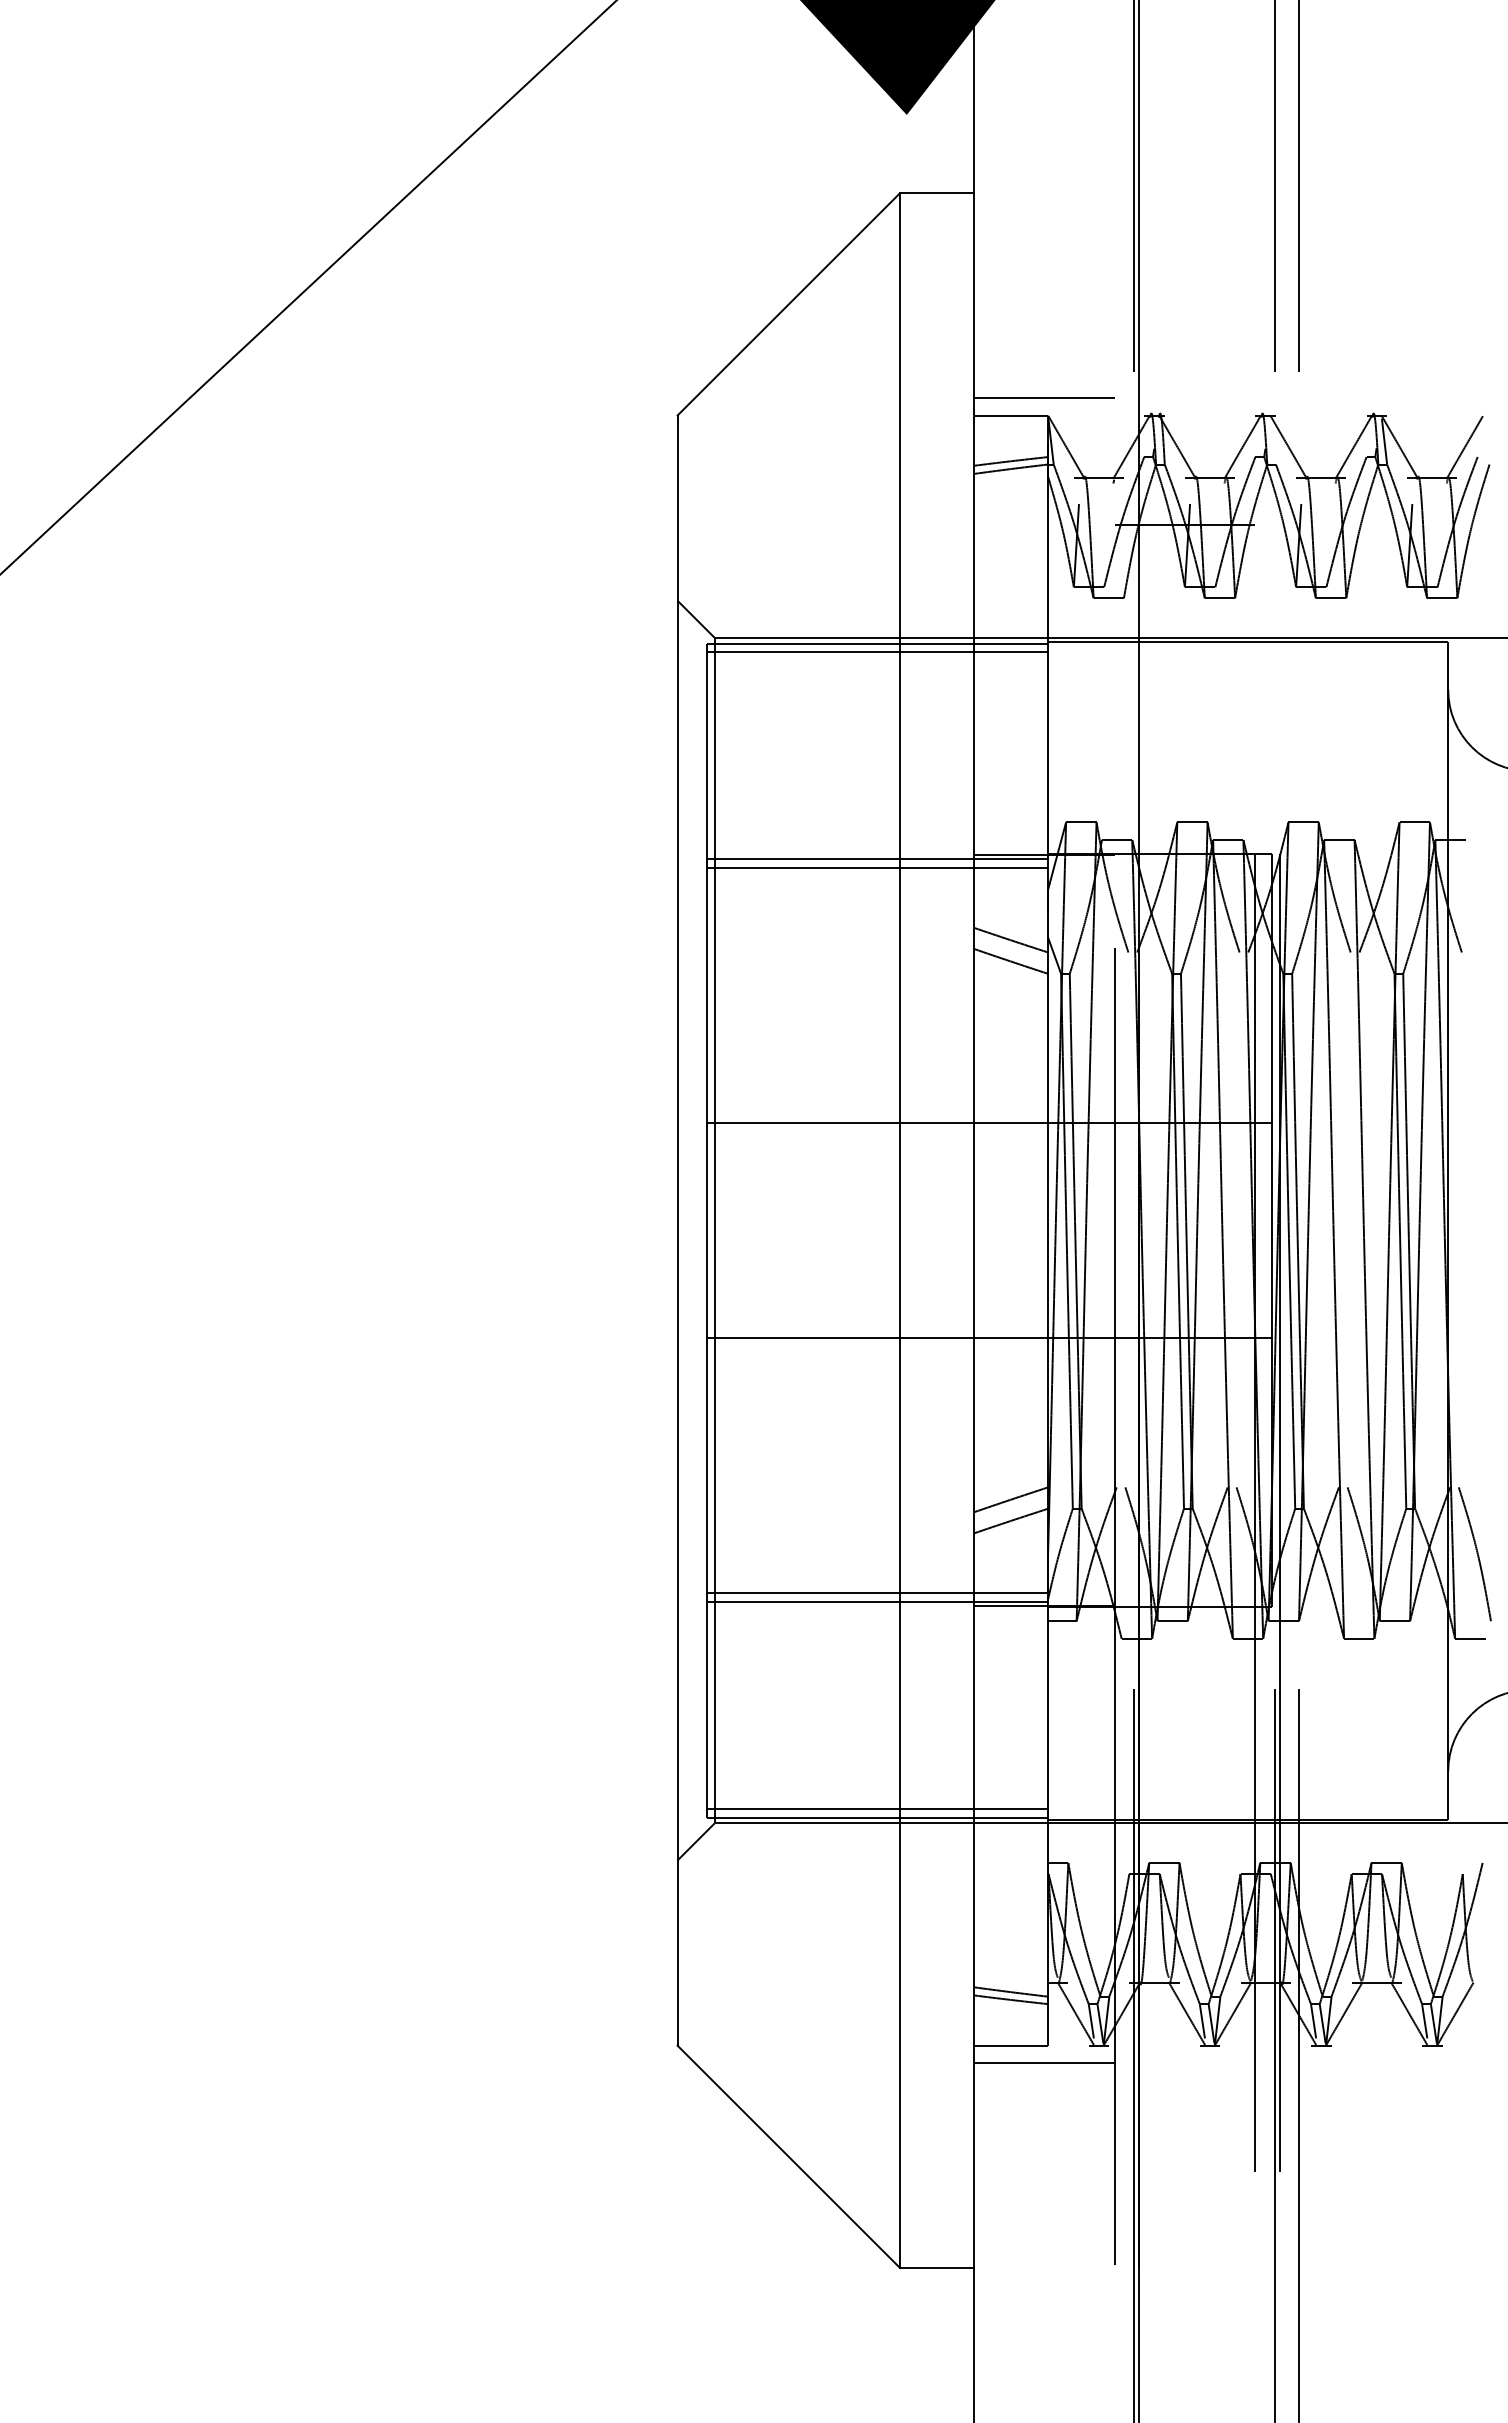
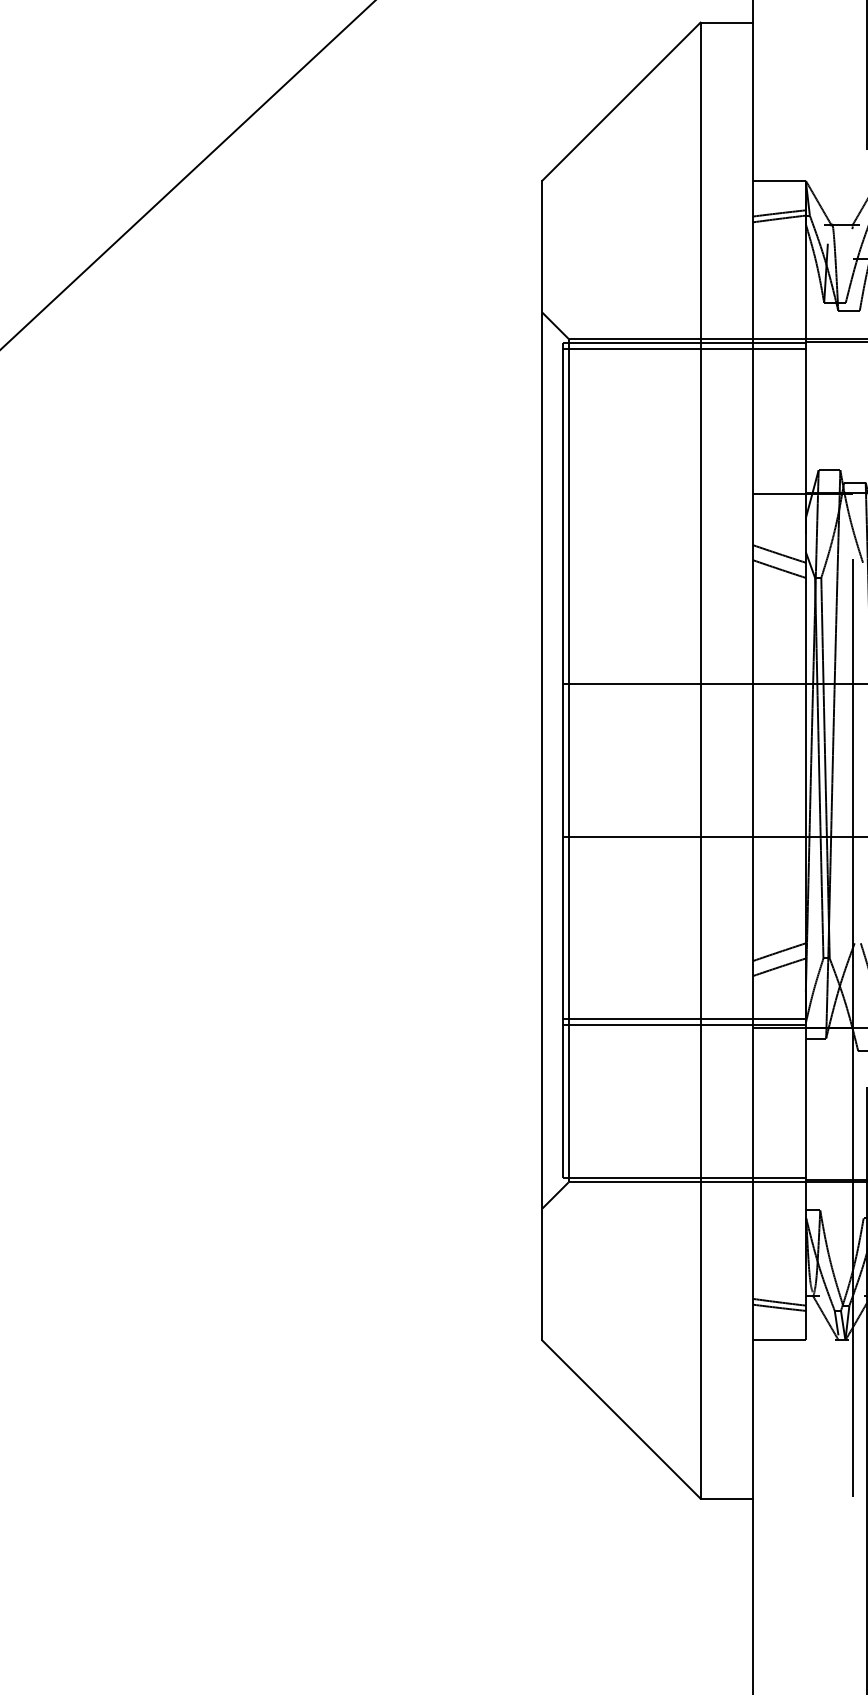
line: (1044, 397) -> (803, 167), removed
line: (877, 859) -> (684, 496), removed
line: (877, 868) -> (684, 503), removed
line: (877, 1808) -> (684, 1171), removed
line: (1044, 2063) -> (803, 1353), removed

